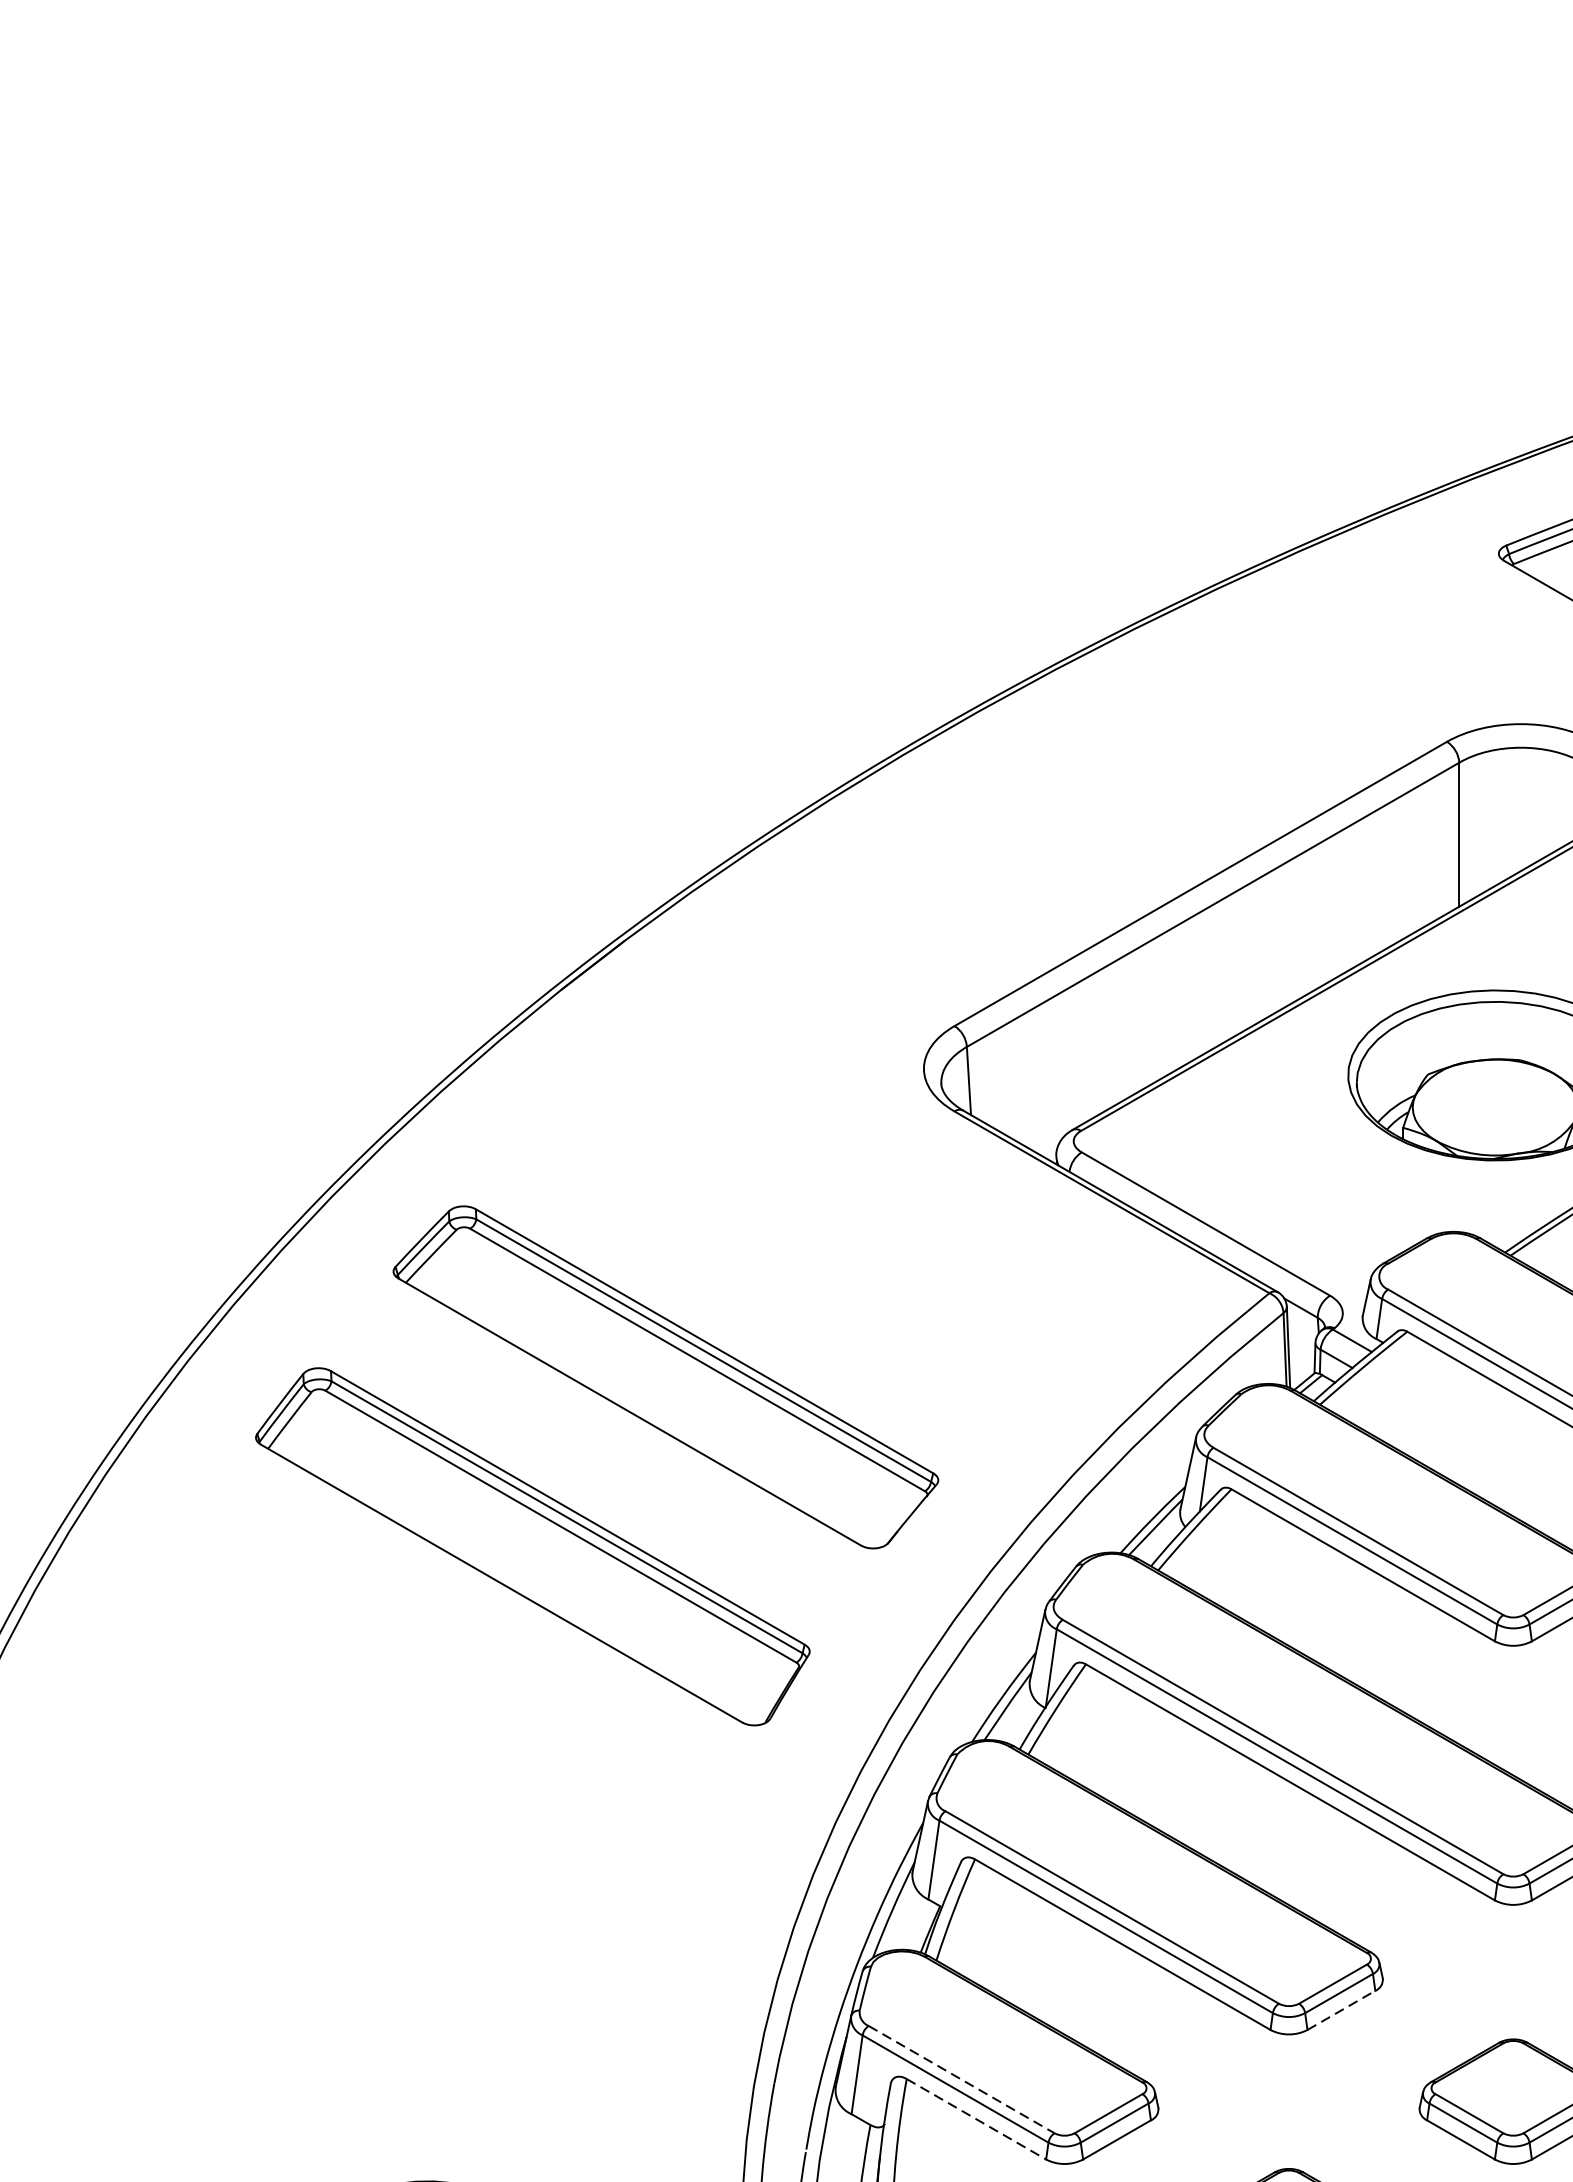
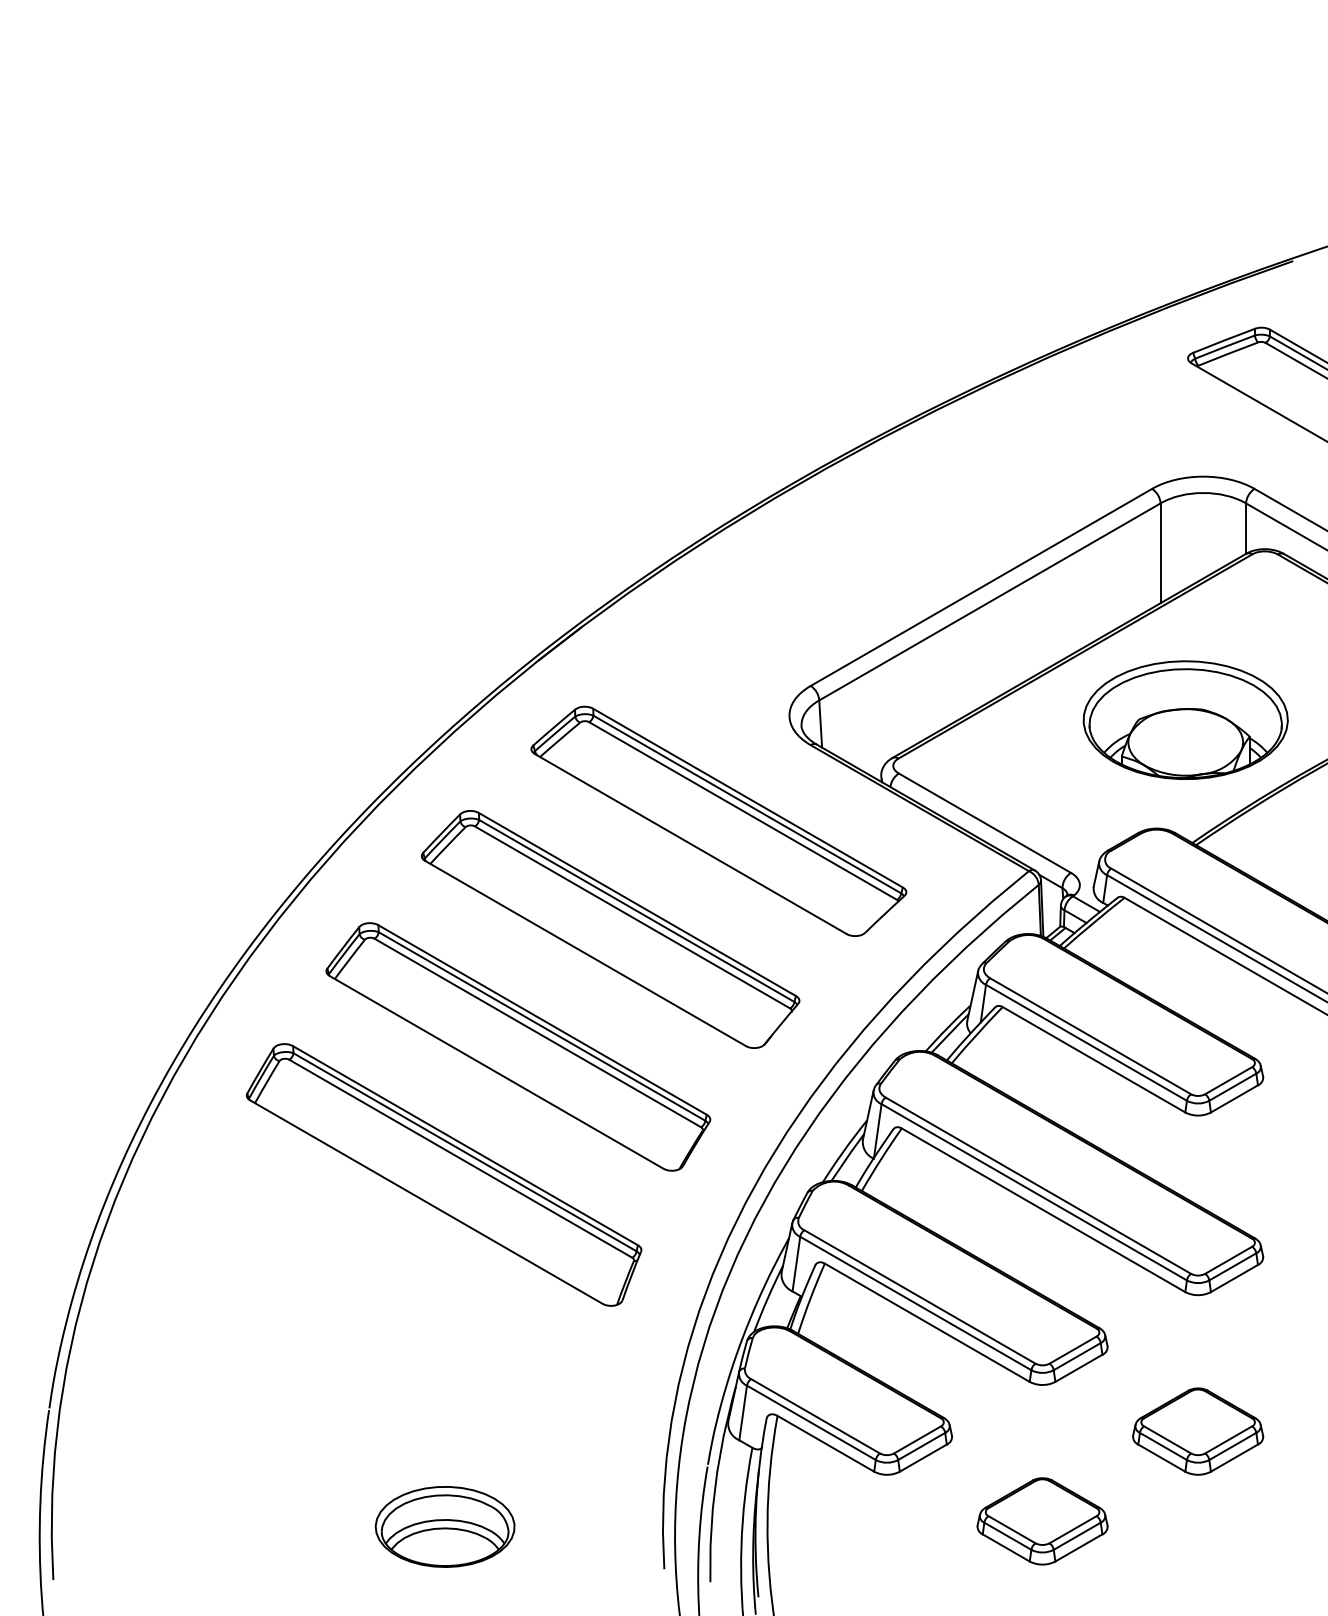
part: (821, 1220) -> (718, 820), added
part: (424, 1730) -> (443, 1174), added
line: (1342, 2010) -> (1079, 1368), dashed -> solid
line: (962, 2079) -> (816, 1416), dashed -> solid
line: (975, 2118) -> (825, 1443), dashed -> solid

